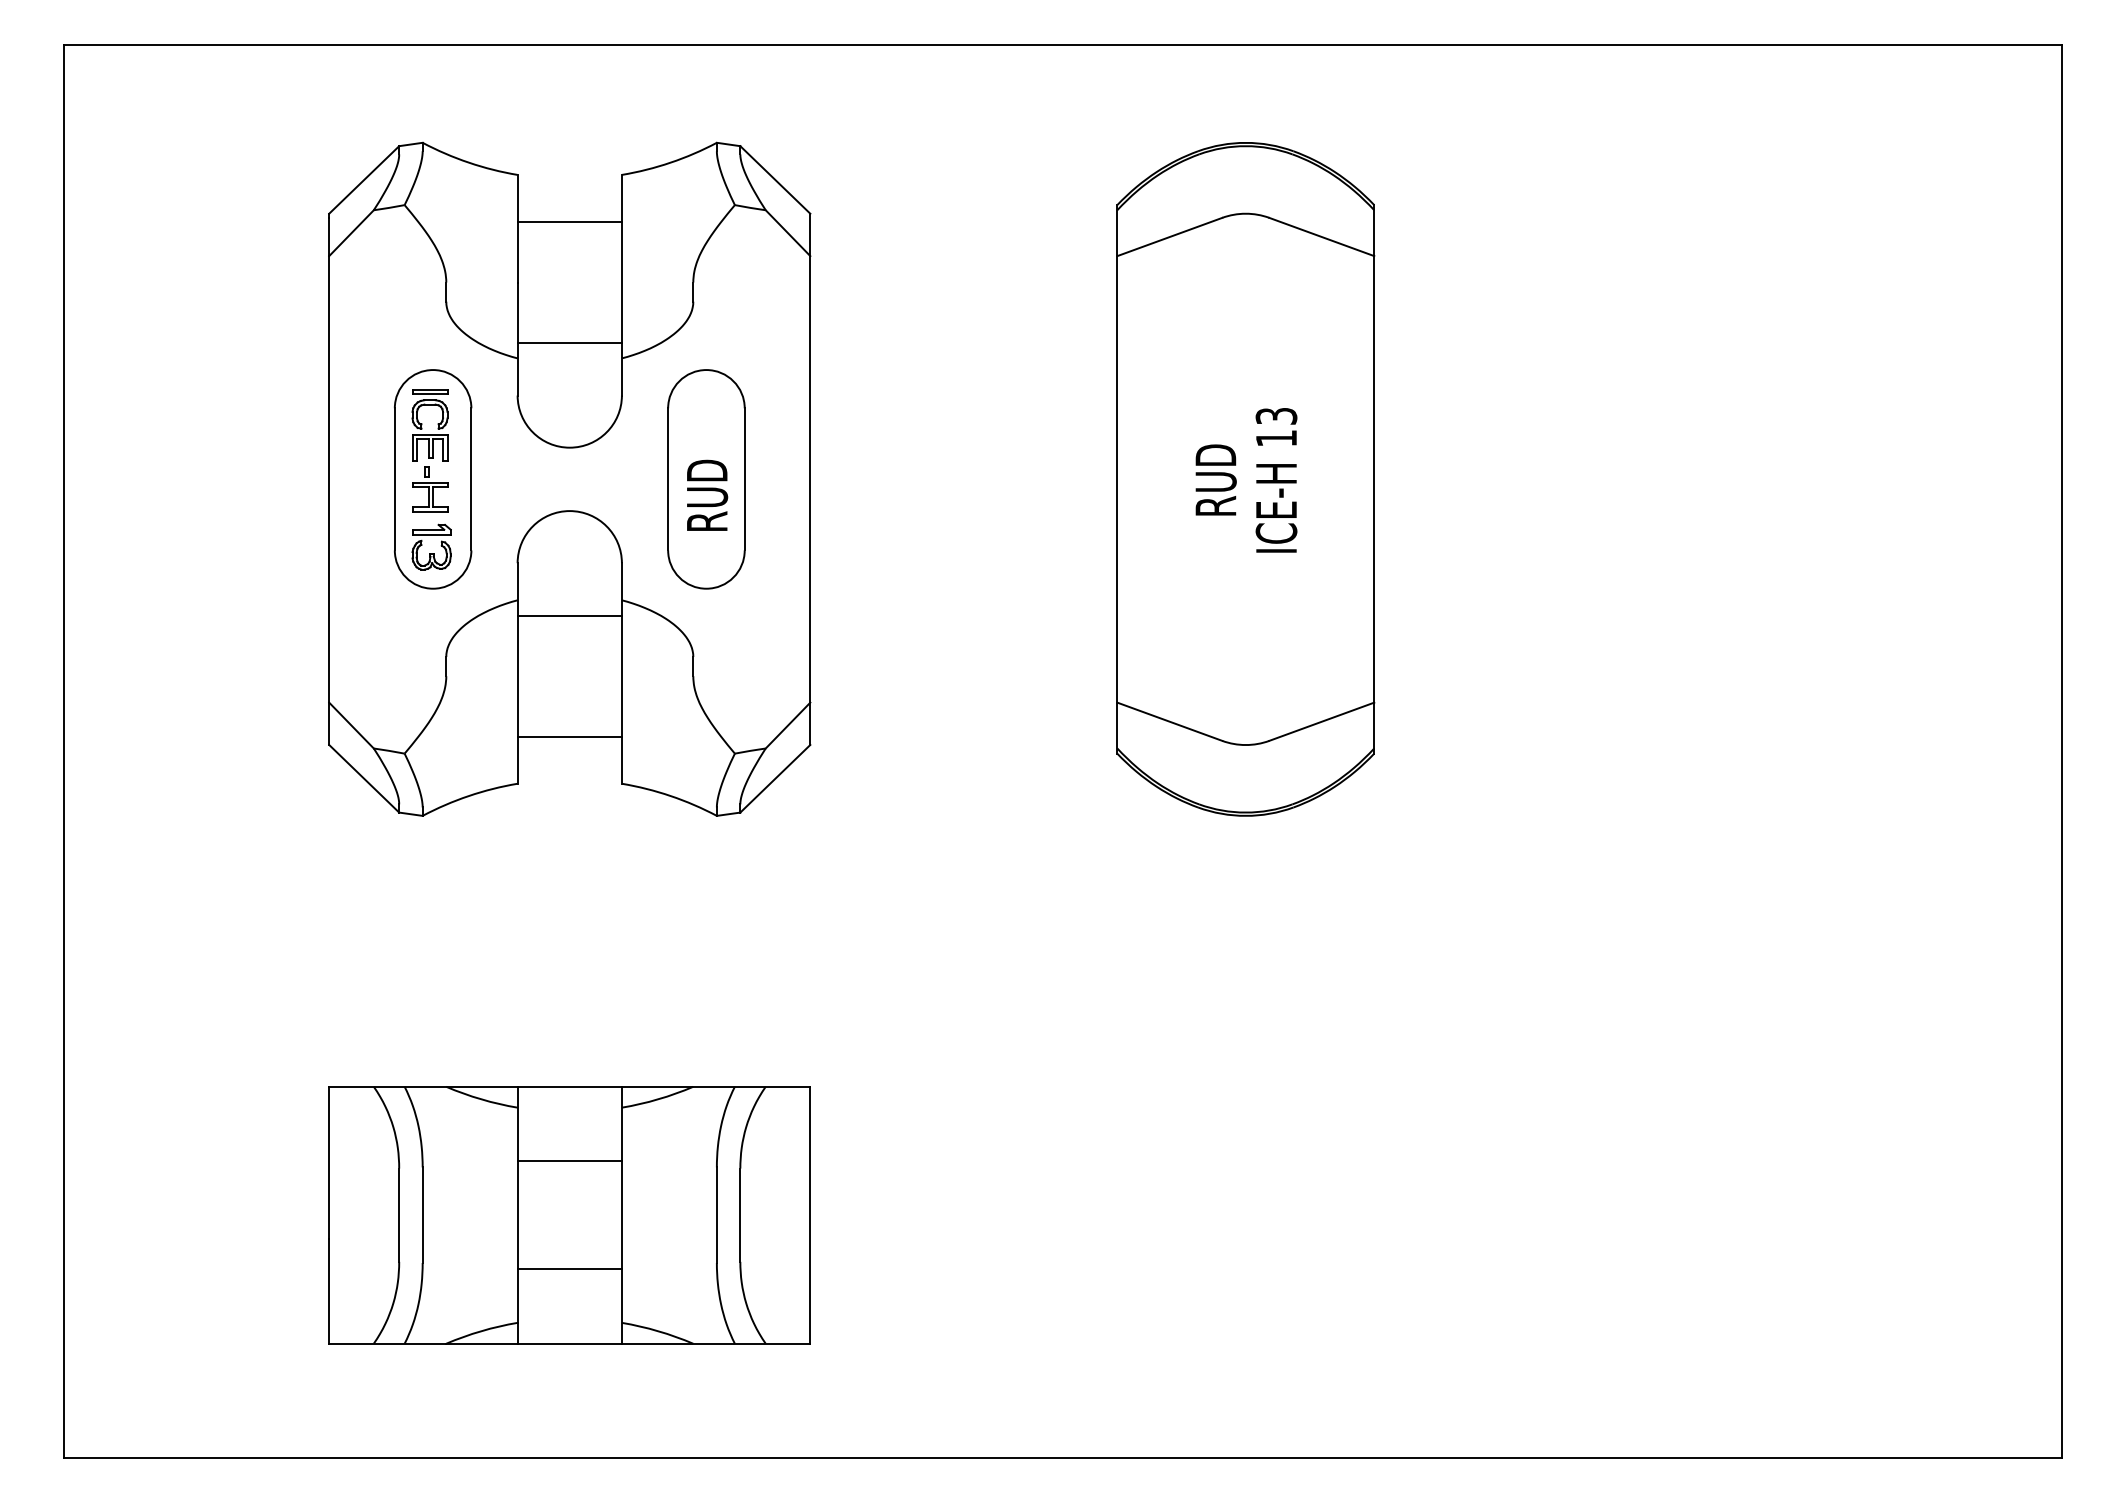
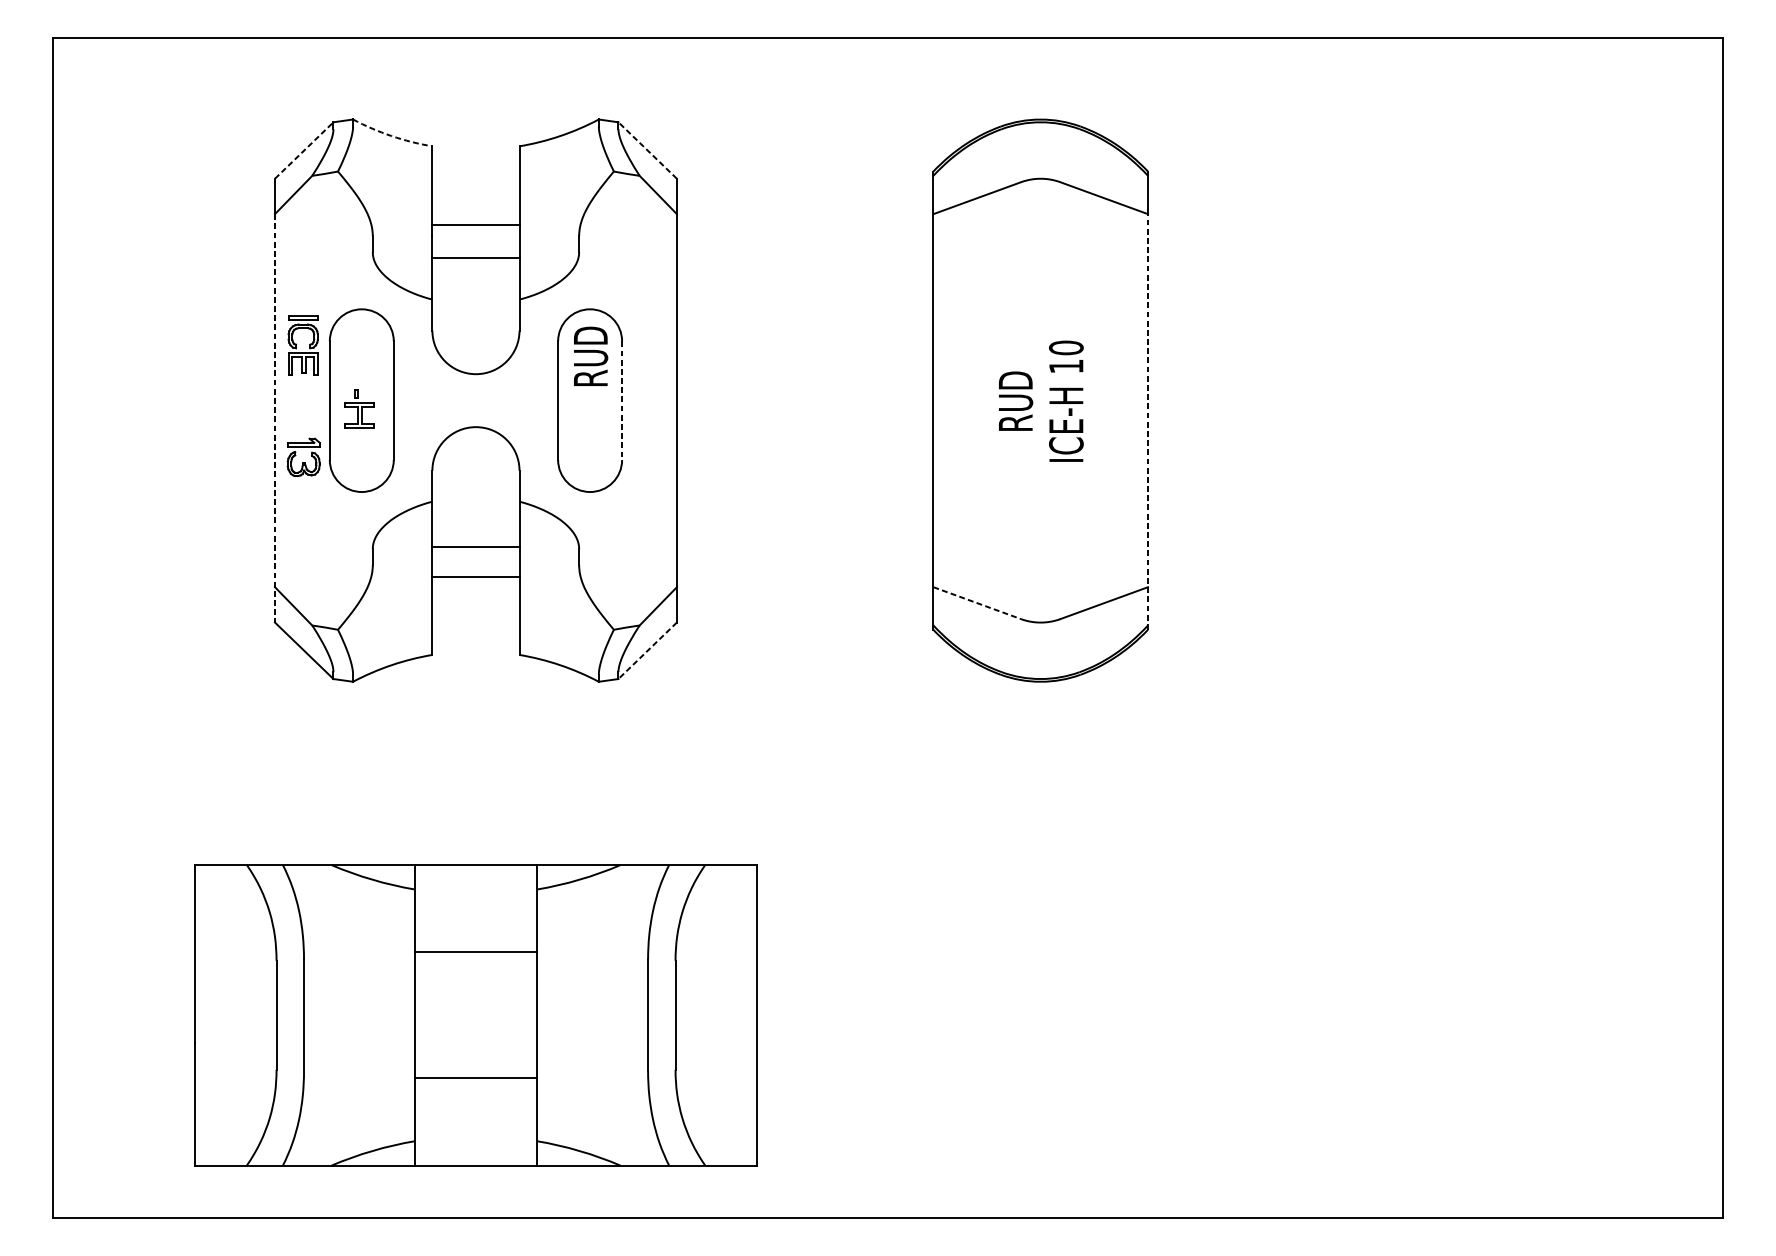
arc: (468, 162) -> (391, 135), solid -> dashed
line: (364, 179) -> (304, 150), solid -> dashed
line: (775, 179) -> (647, 150), solid -> dashed
line: (569, 222) -> (475, 257), moved
line: (569, 343) -> (475, 225), moved
text: (1276, 415) -> (1066, 347), 13 -> 10
part: (422, 424) -> (296, 344), moved
line: (744, 479) -> (621, 400), solid -> dashed
text: (707, 494) -> (591, 355), moved
line: (329, 501) -> (275, 419), solid -> dashed
line: (1374, 504) -> (1148, 421), solid -> dashed
part: (431, 553) -> (303, 462), moved
line: (569, 615) -> (475, 577), moved
line: (1169, 721) -> (976, 602), solid -> dashed
line: (569, 736) -> (475, 546), moved
line: (775, 778) -> (647, 650), solid -> dashed
part: (569, 1215) -> (475, 1015), size x1.4

